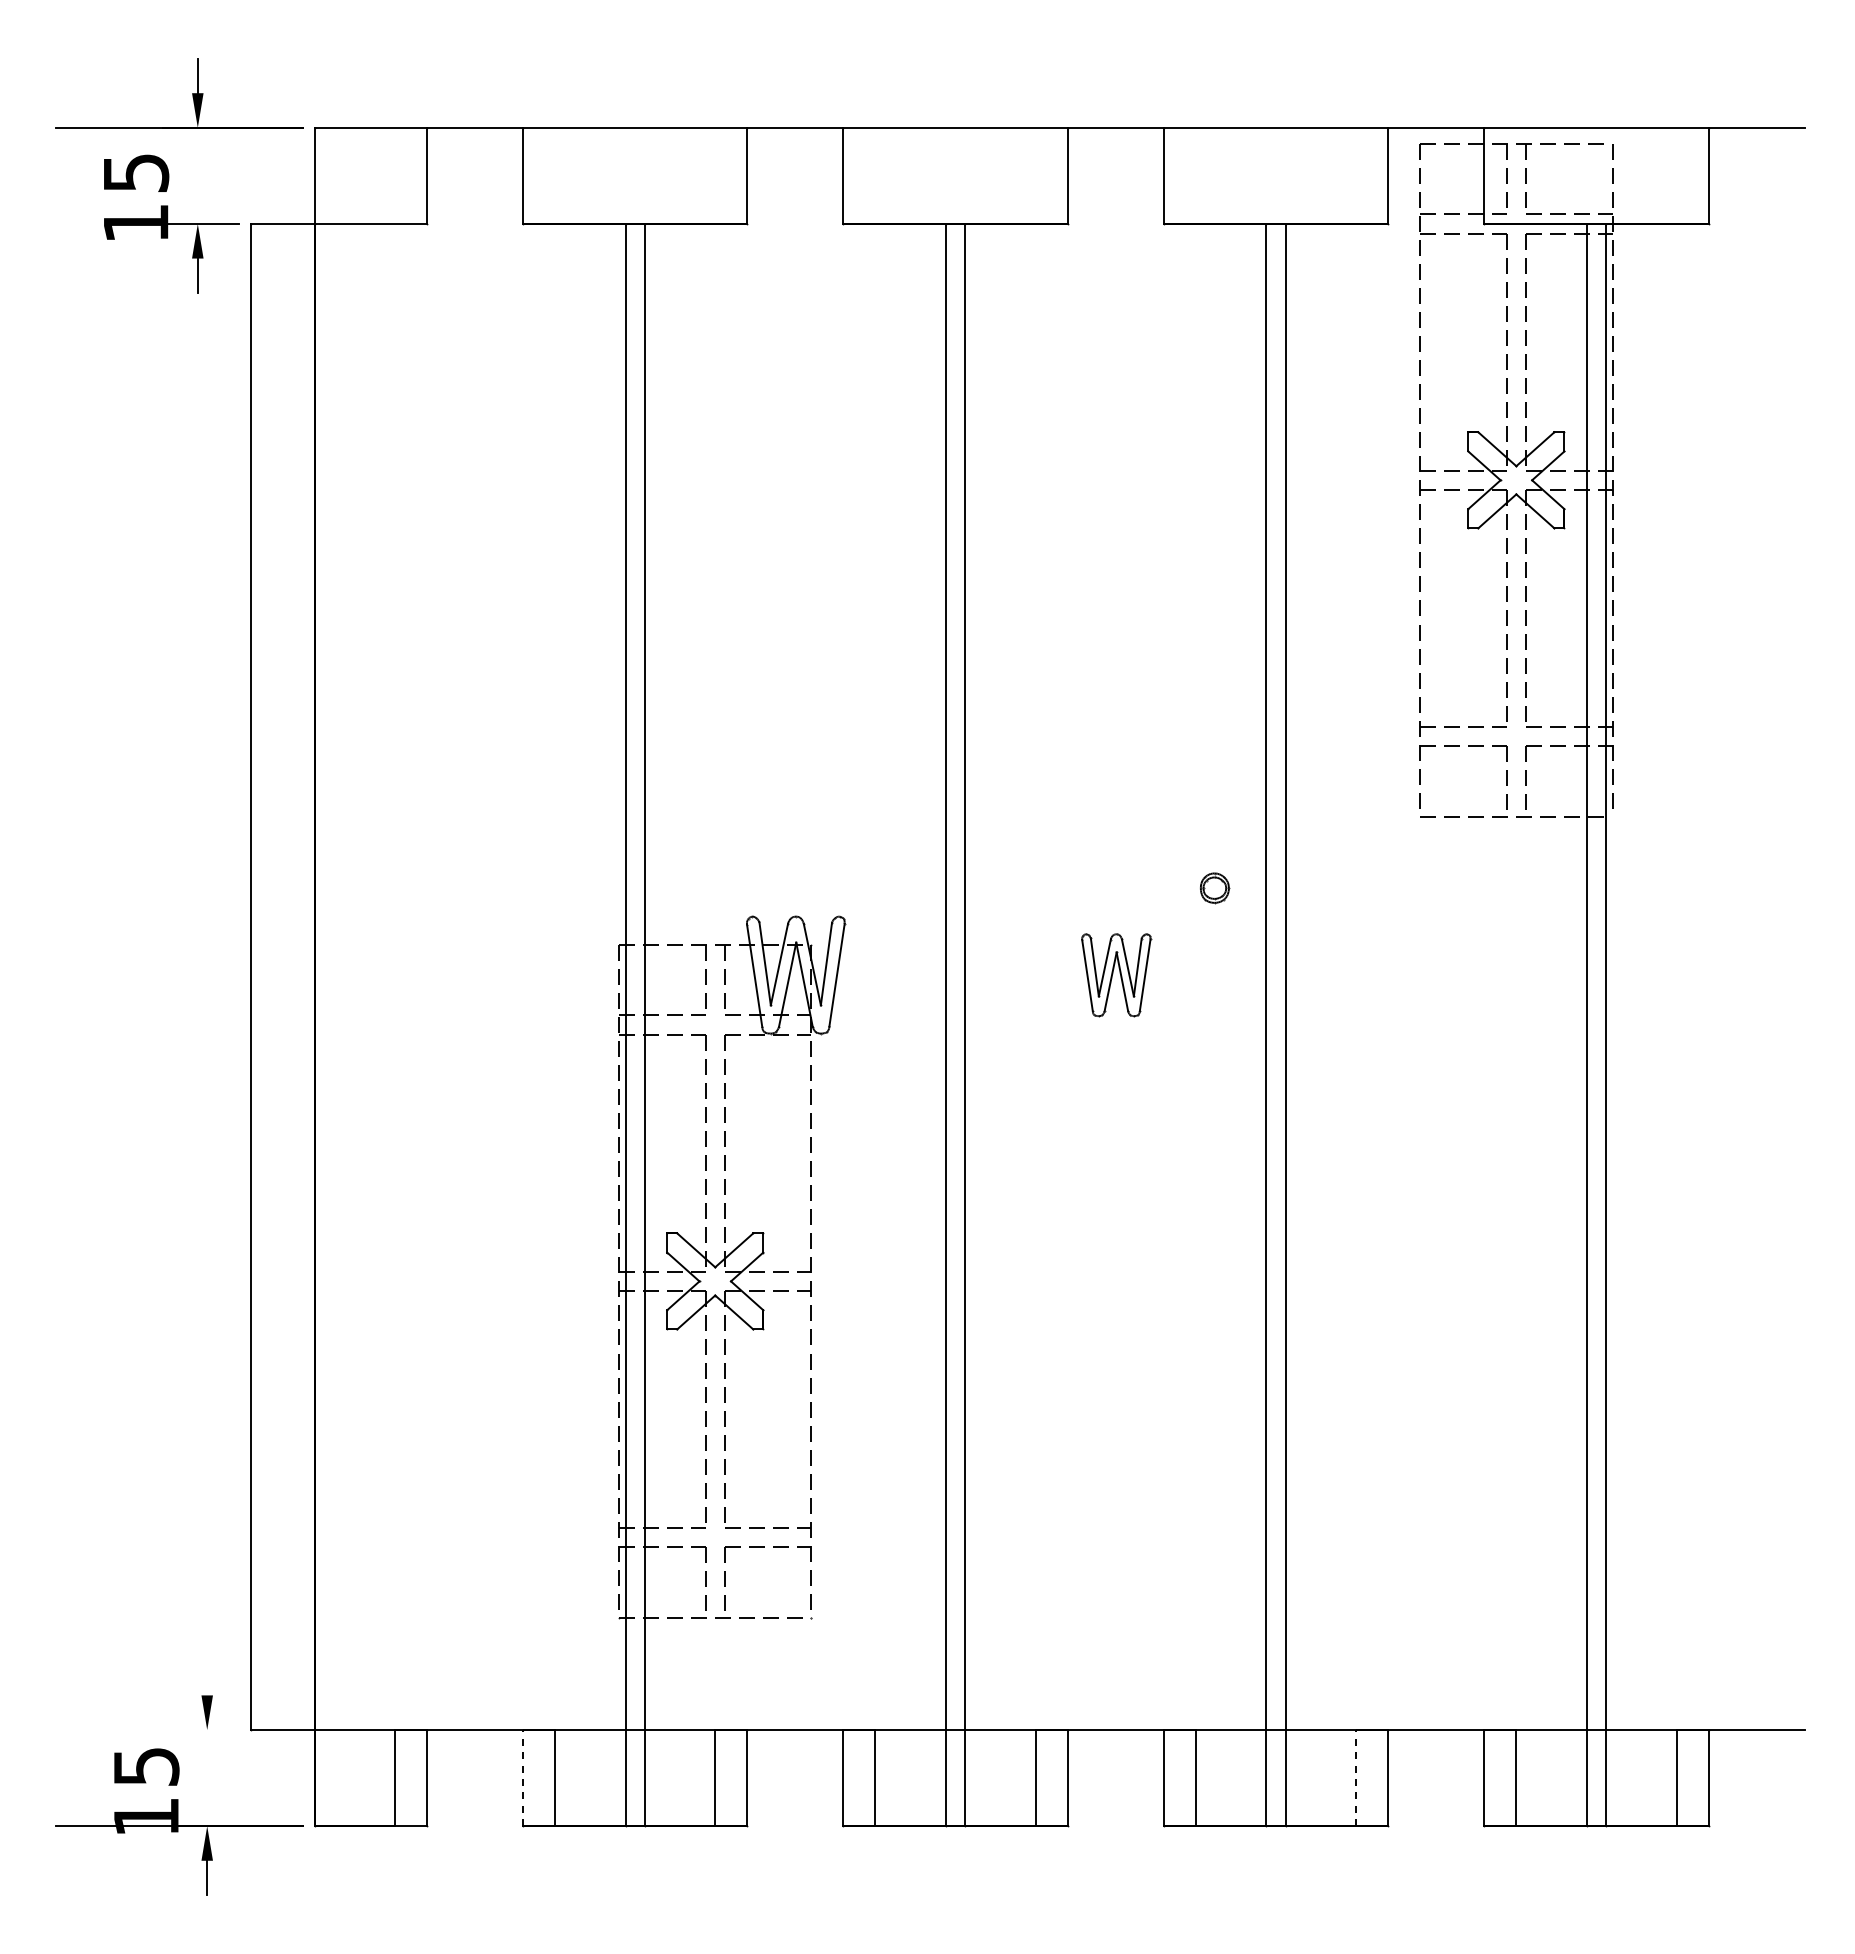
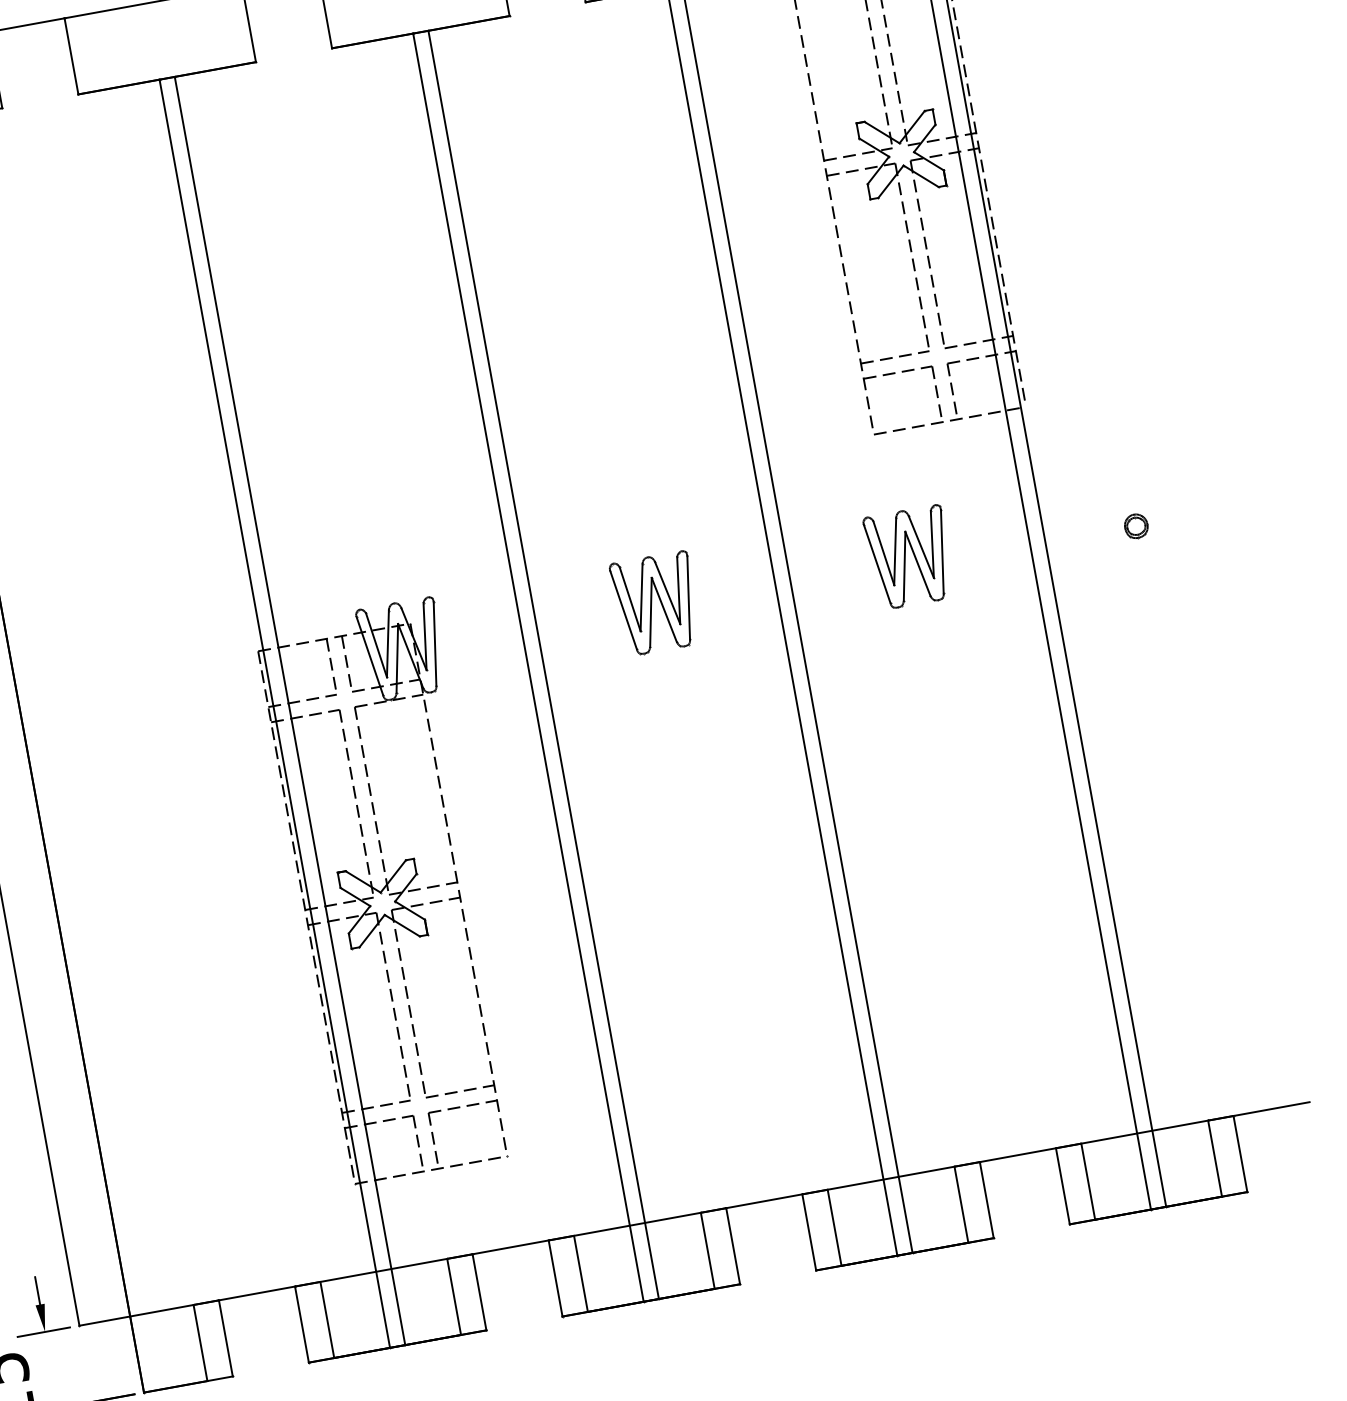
part: (1215, 888) -> (1136, 526), moved
part: (1116, 975) -> (656, 603), size x1.43
part: (1437, 975) -> (910, 557), added
line: (207, 1677) -> (37, 1290), added
line: (205, 1730) -> (43, 1332), added
line: (522, 1777) -> (301, 1324), dashed -> solid
line: (1356, 1777) -> (961, 1204), dashed -> solid

